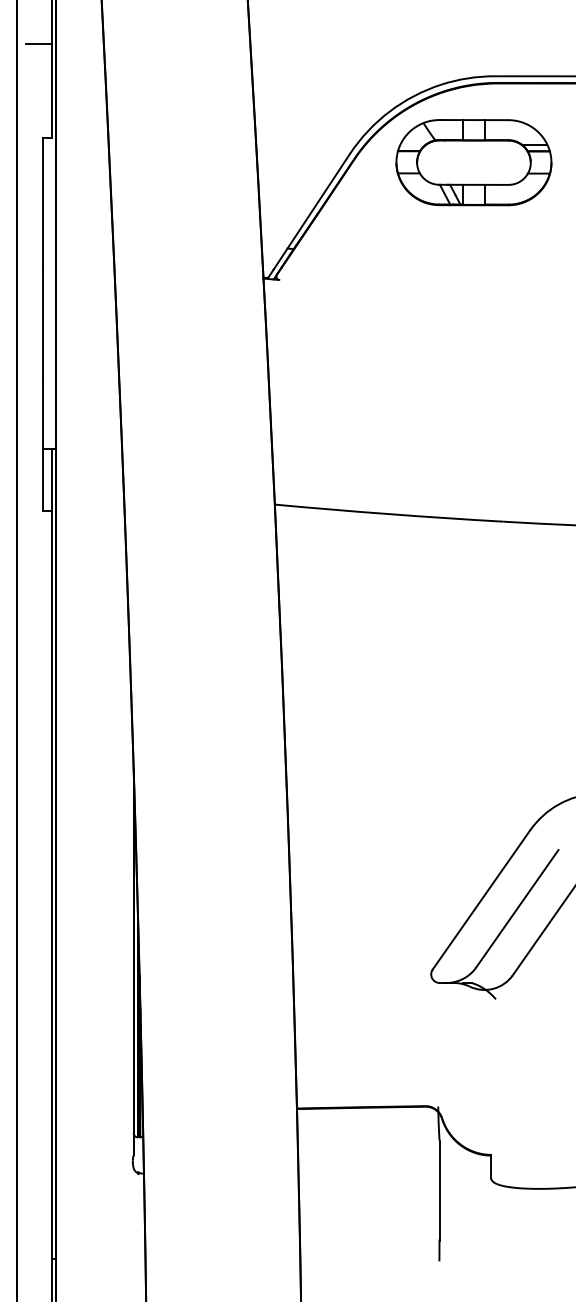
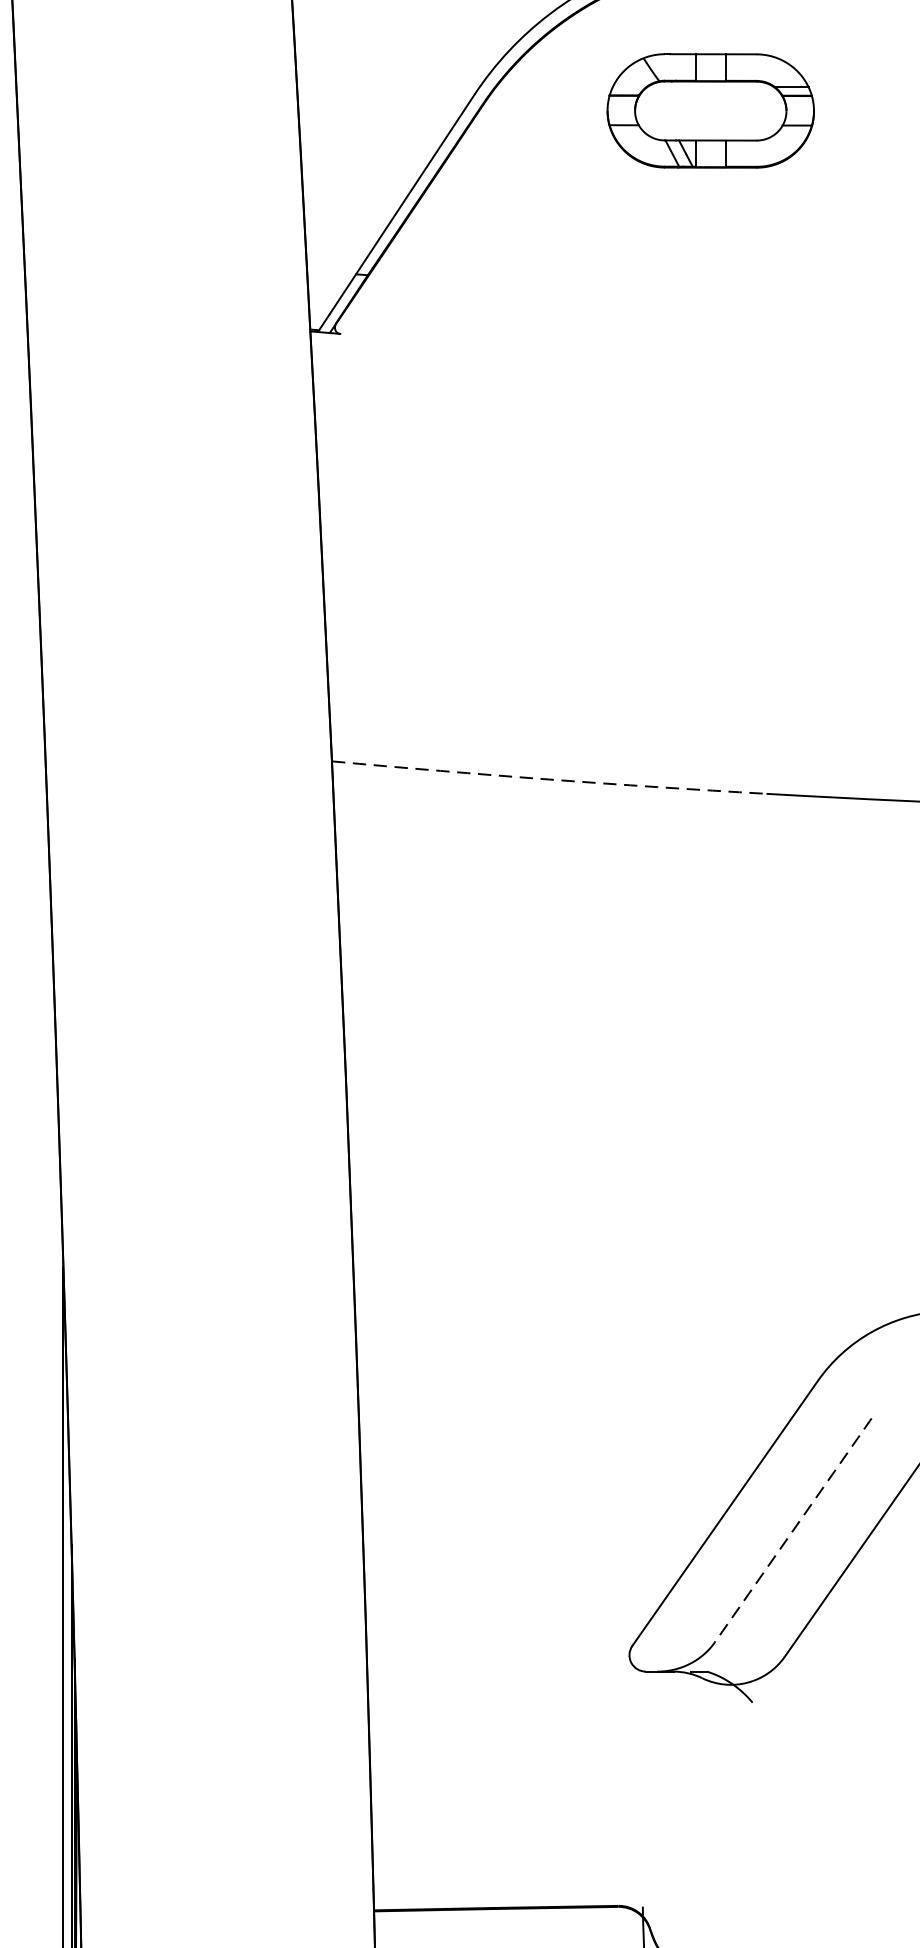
part: (473, 162) -> (709, 110), size x0.7
arc: (389, 514) -> (550, 780), solid -> dashed
line: (517, 908) -> (793, 1529), solid -> dashed

